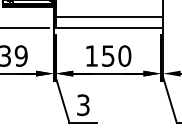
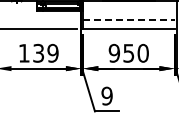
line: (107, 17) -> (128, 19), solid -> dashed
text: (91, 55) -> (114, 52), 150 -> 950
text: (82, 104) -> (106, 95), 3 -> 9

